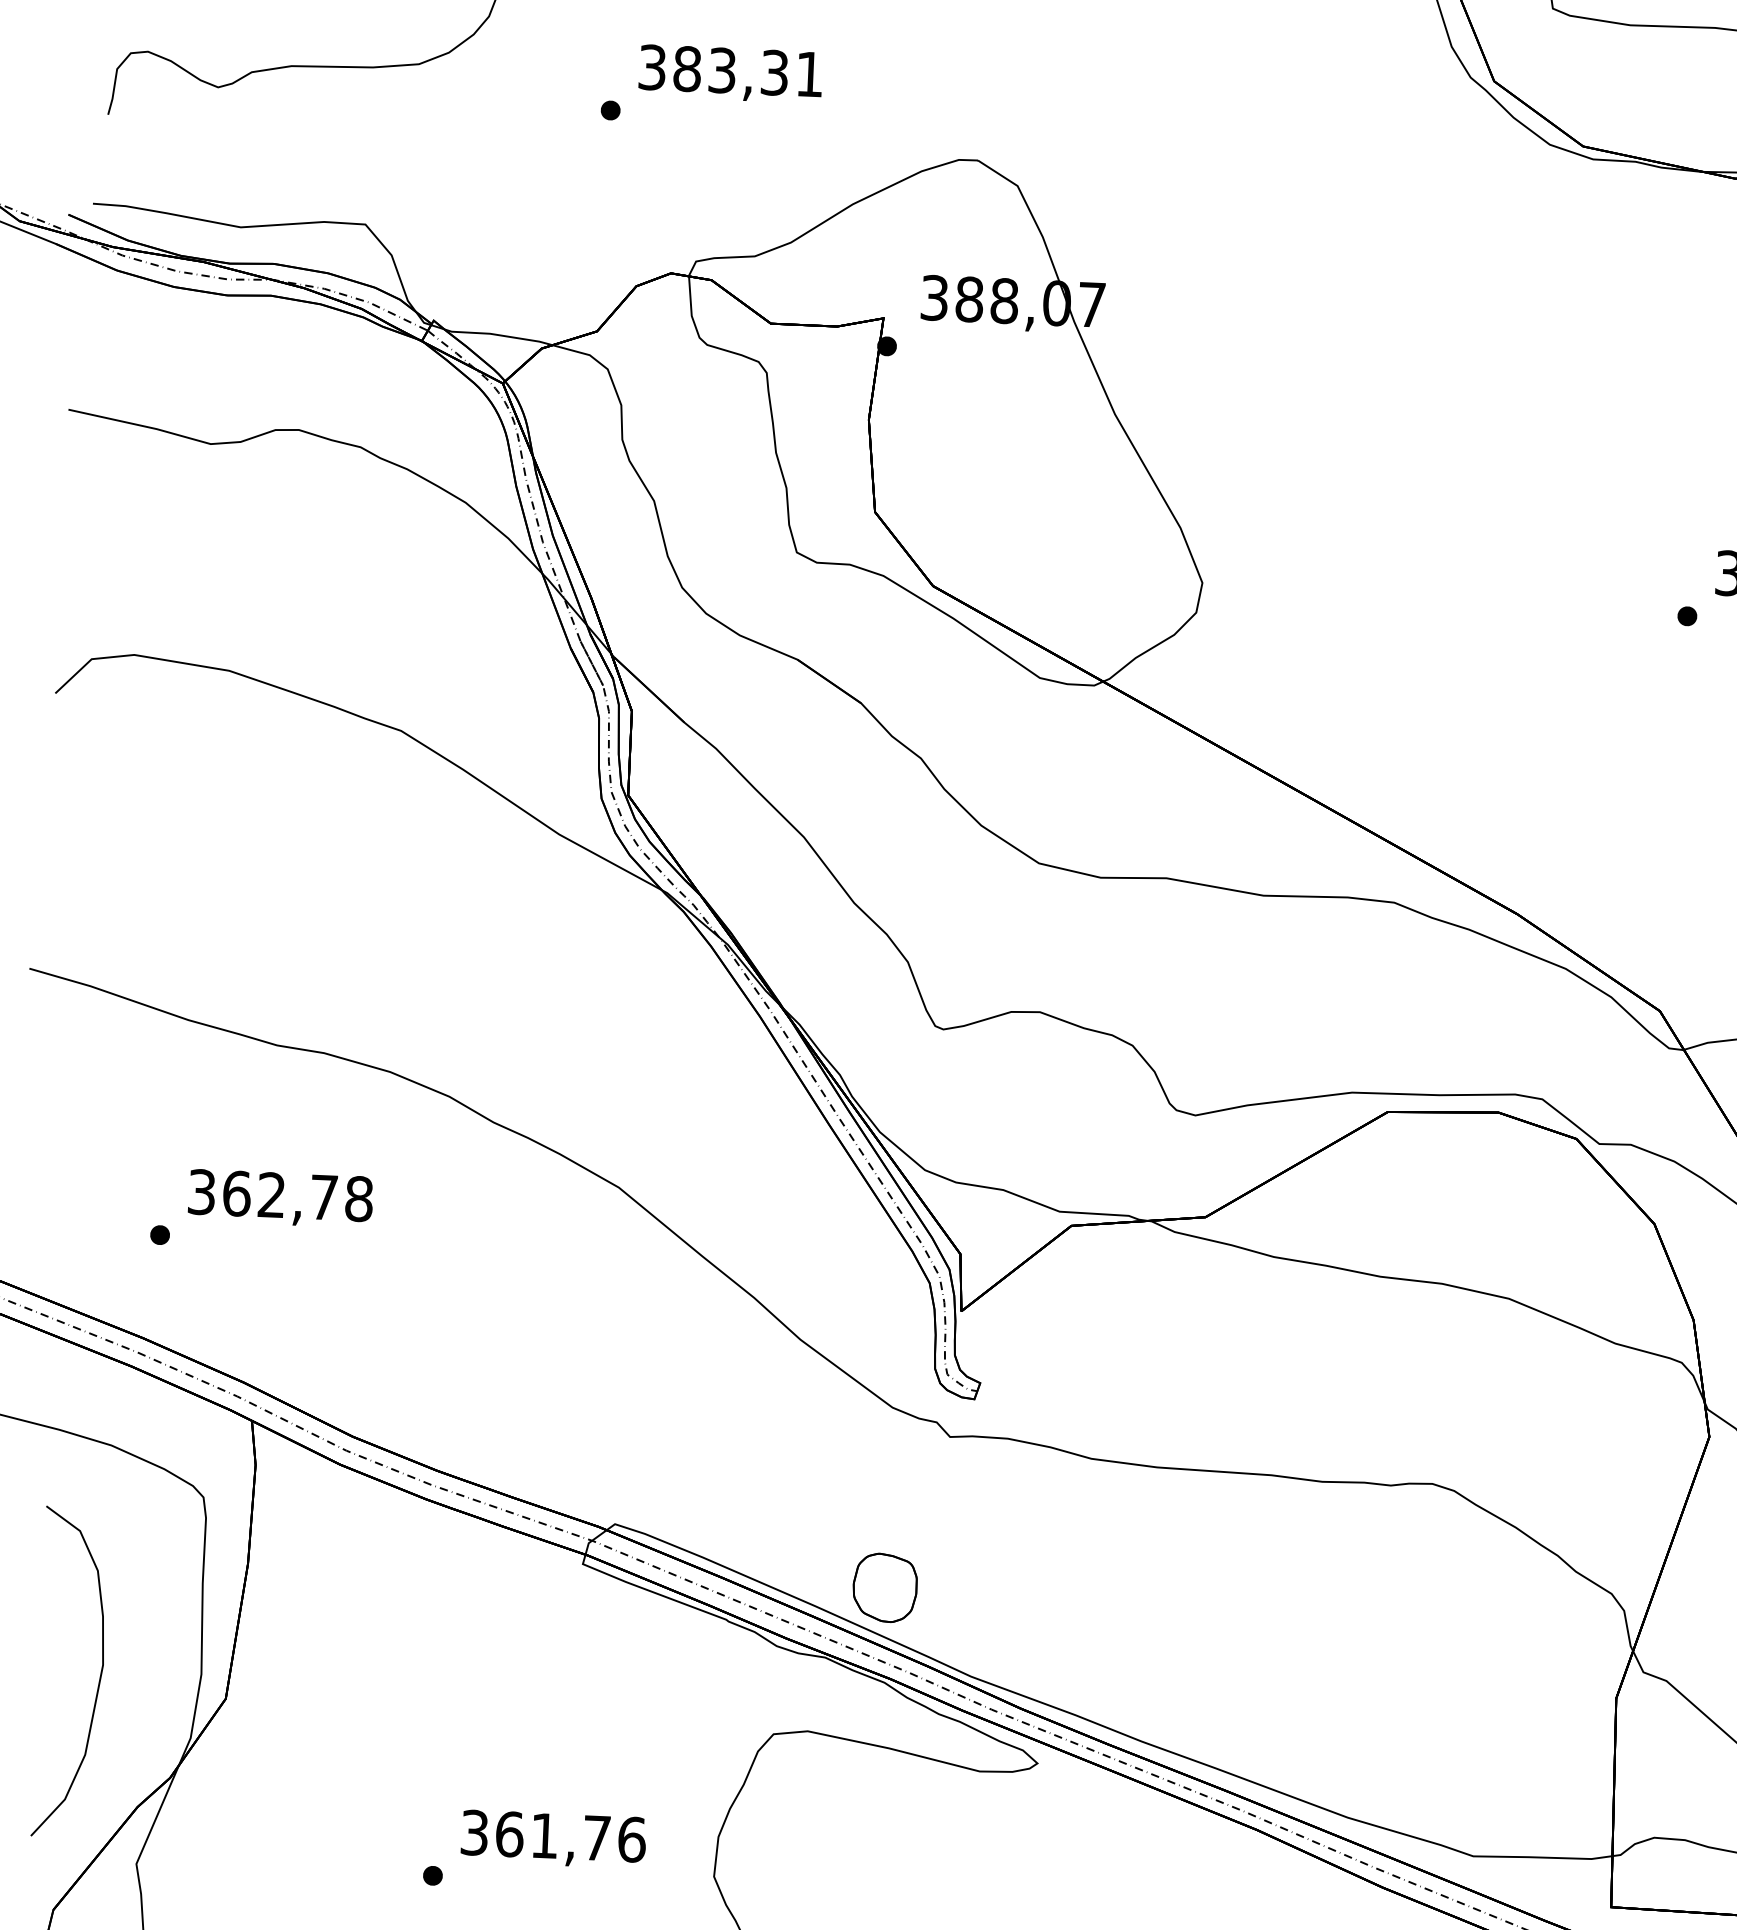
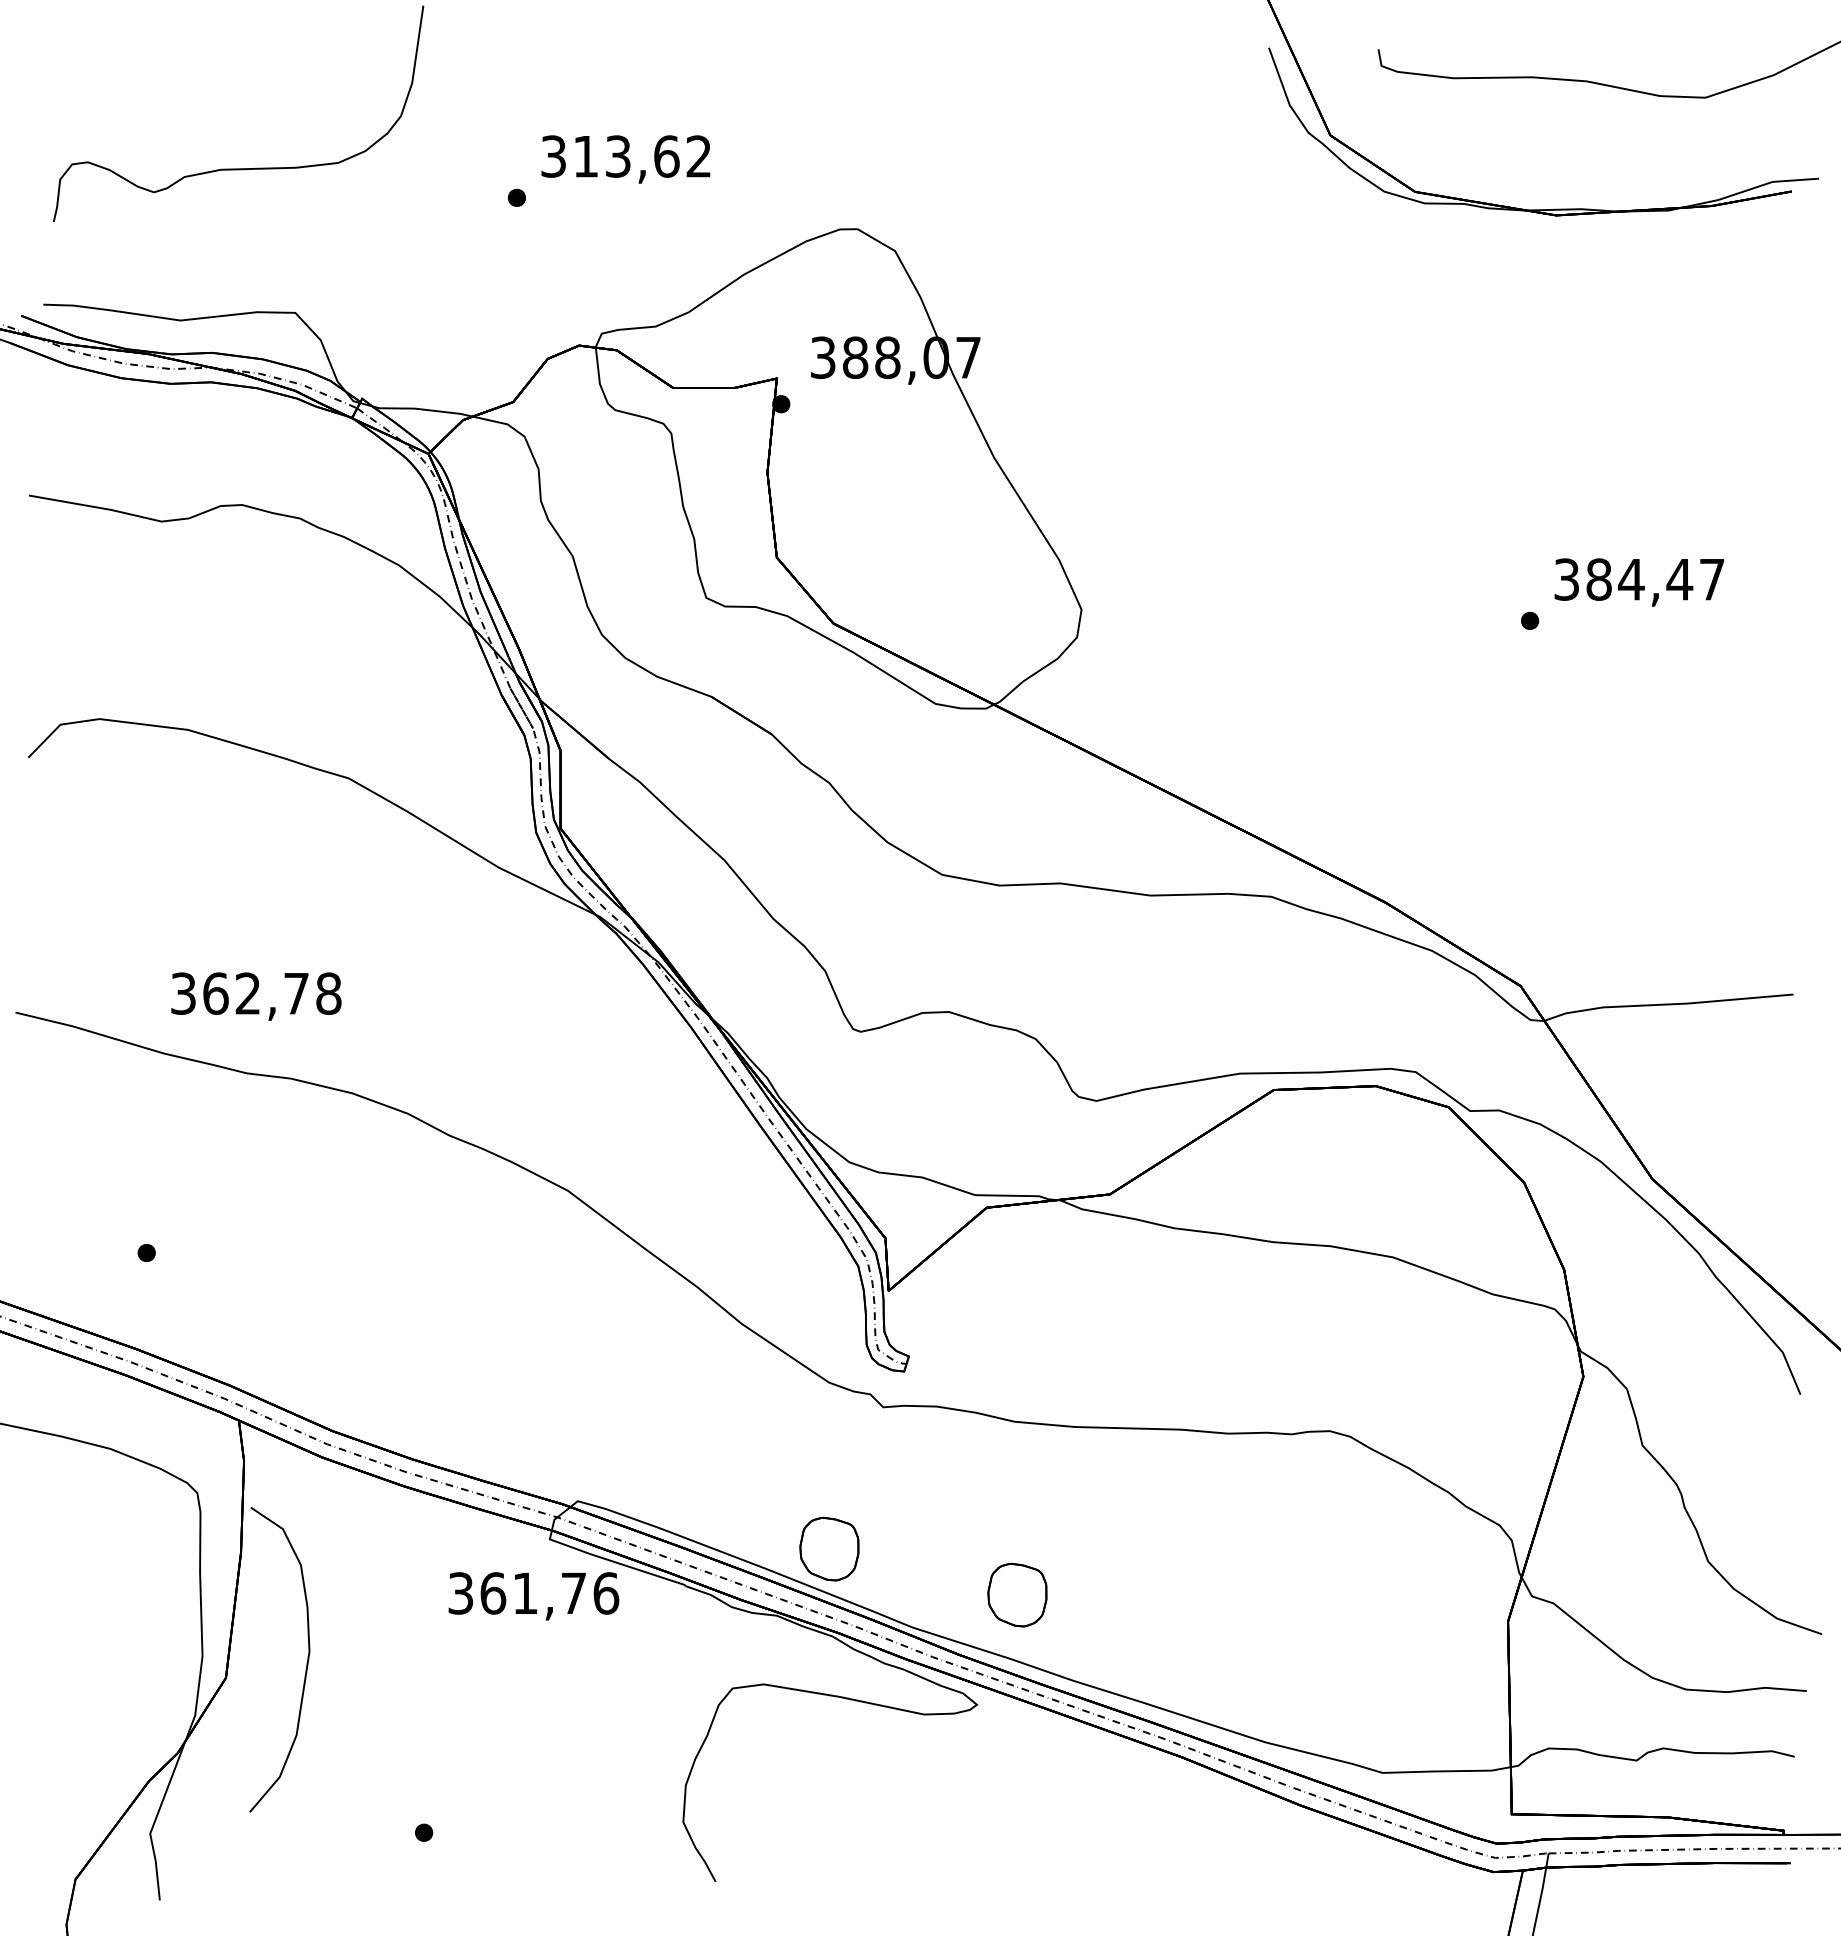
text: (747, 71) -> (641, 156), 383,31 -> 313,62
text: (280, 1198) -> (256, 996), moved
part: (1086, 1645) -> (1017, 1594), added
curve: (99, 1676) -> (306, 1662), moved
text: (553, 1839) -> (533, 1596), moved

